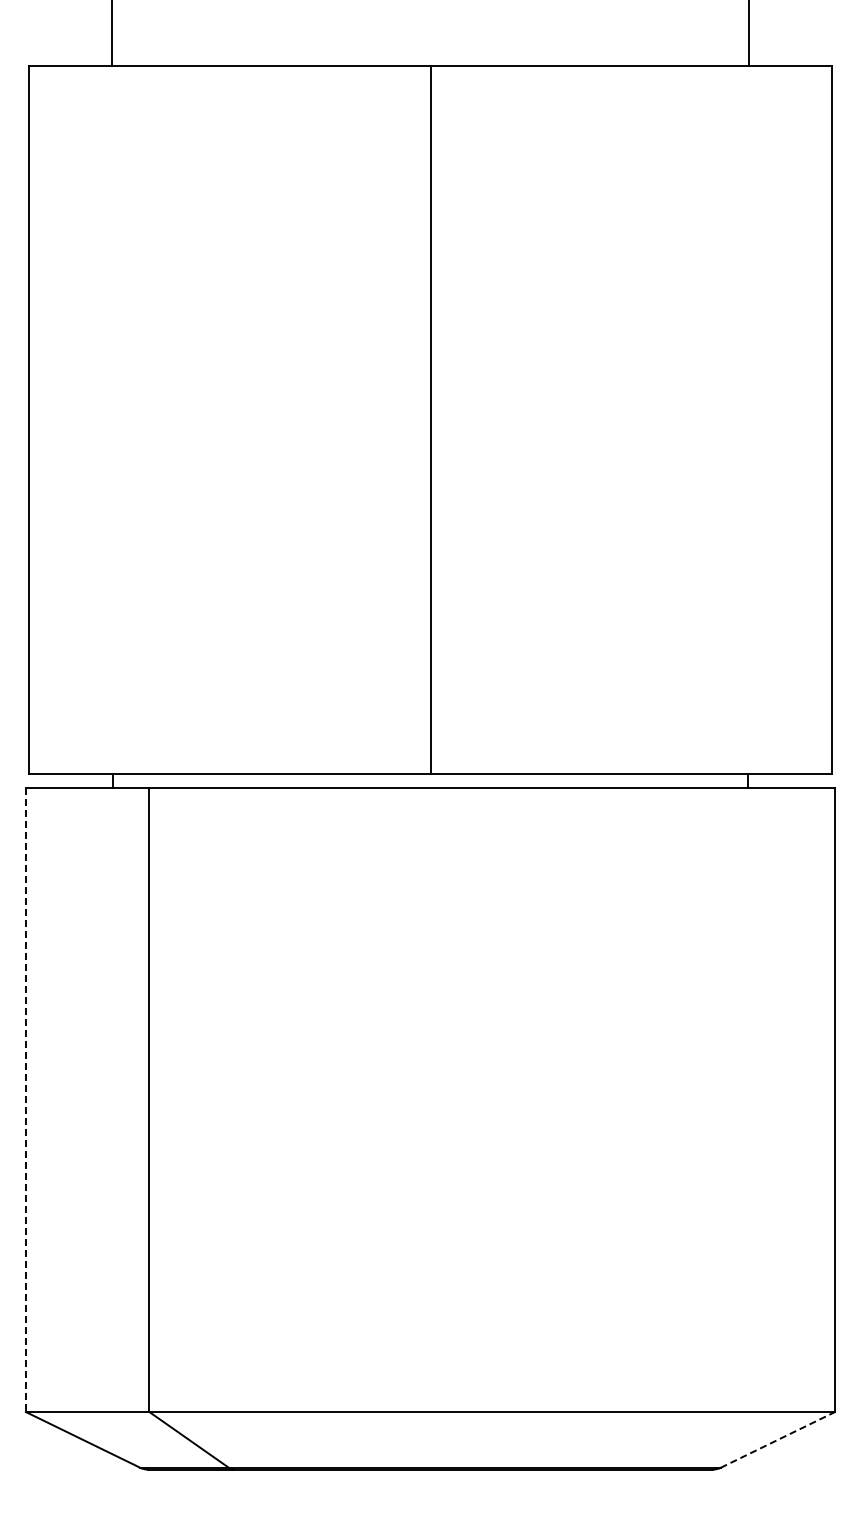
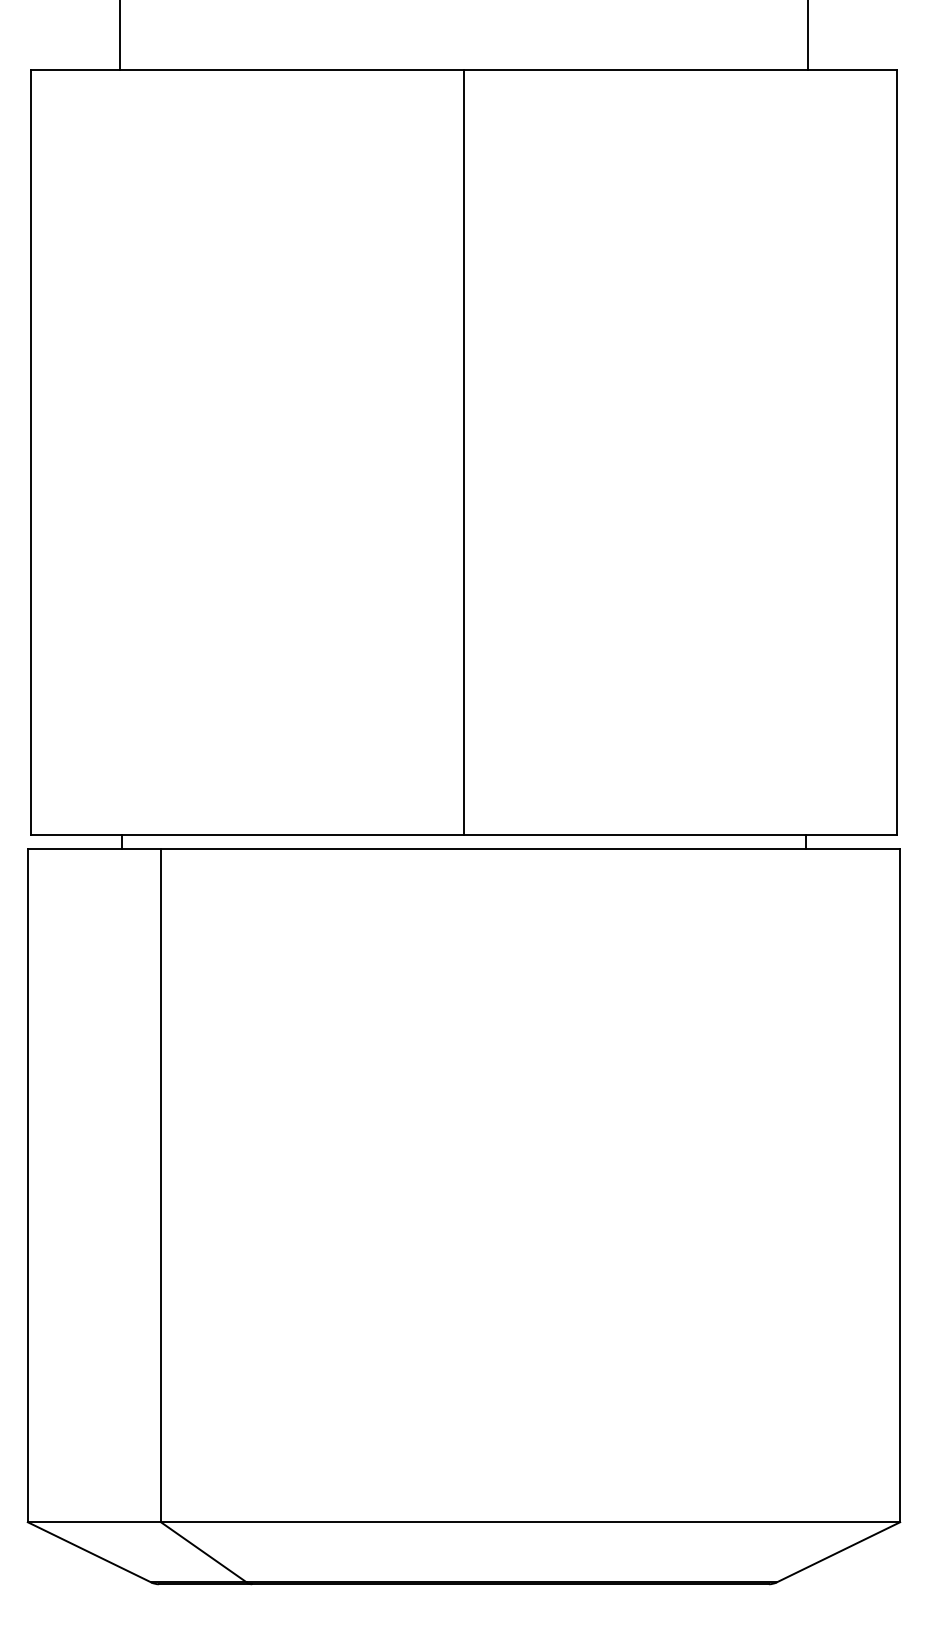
line: (25, 1100) -> (27, 1186), dashed -> solid
line: (777, 1439) -> (838, 1551), dashed -> solid

